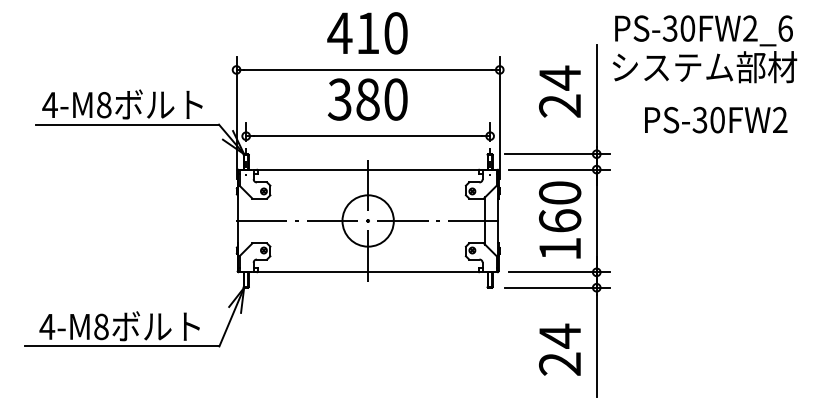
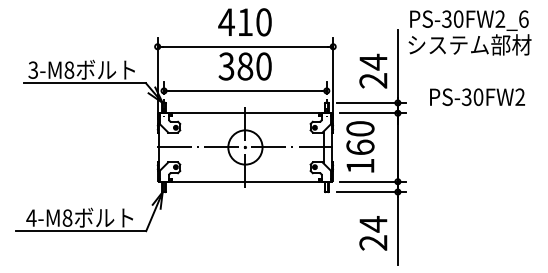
text: (560, 90) -> (373, 70), moved
text: (50, 104) -> (33, 69), 4-M8 -> 3-M8
text: (716, 119) -> (477, 96), moved
text: (560, 219) -> (360, 146), moved

